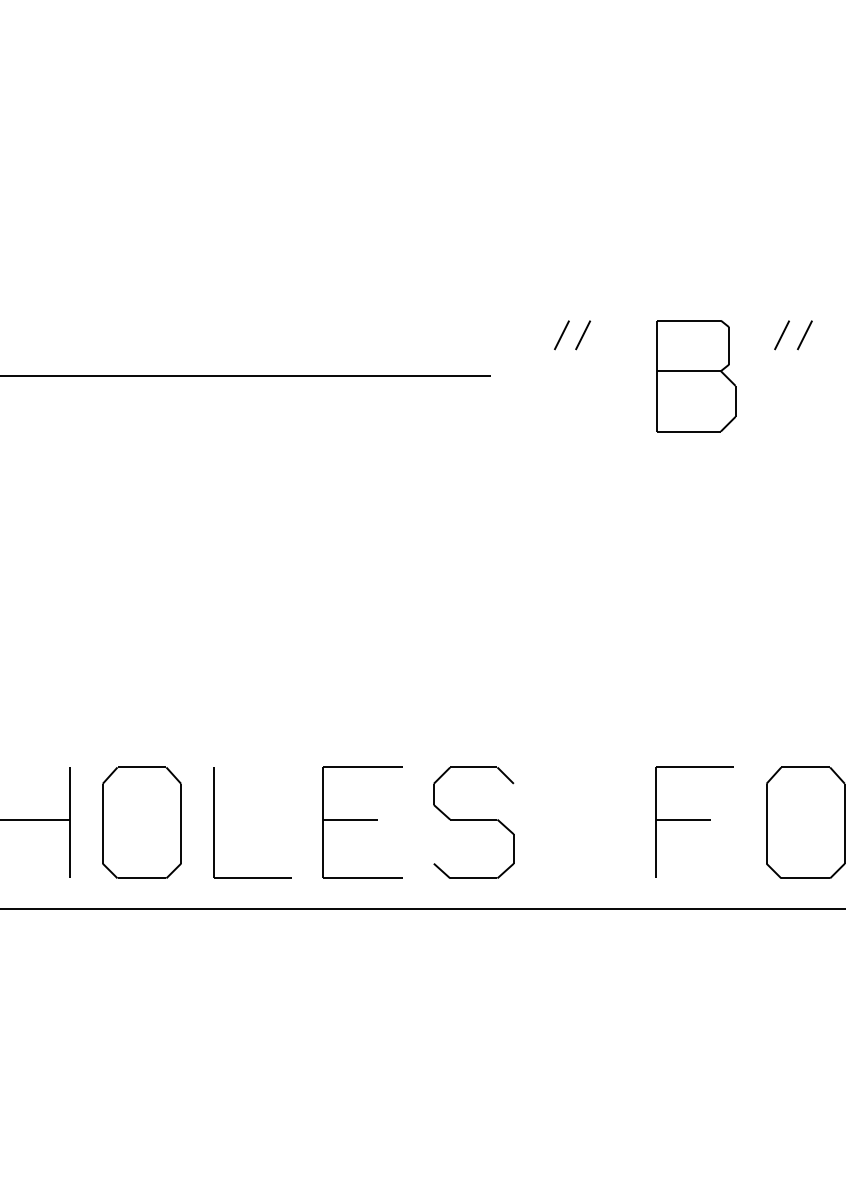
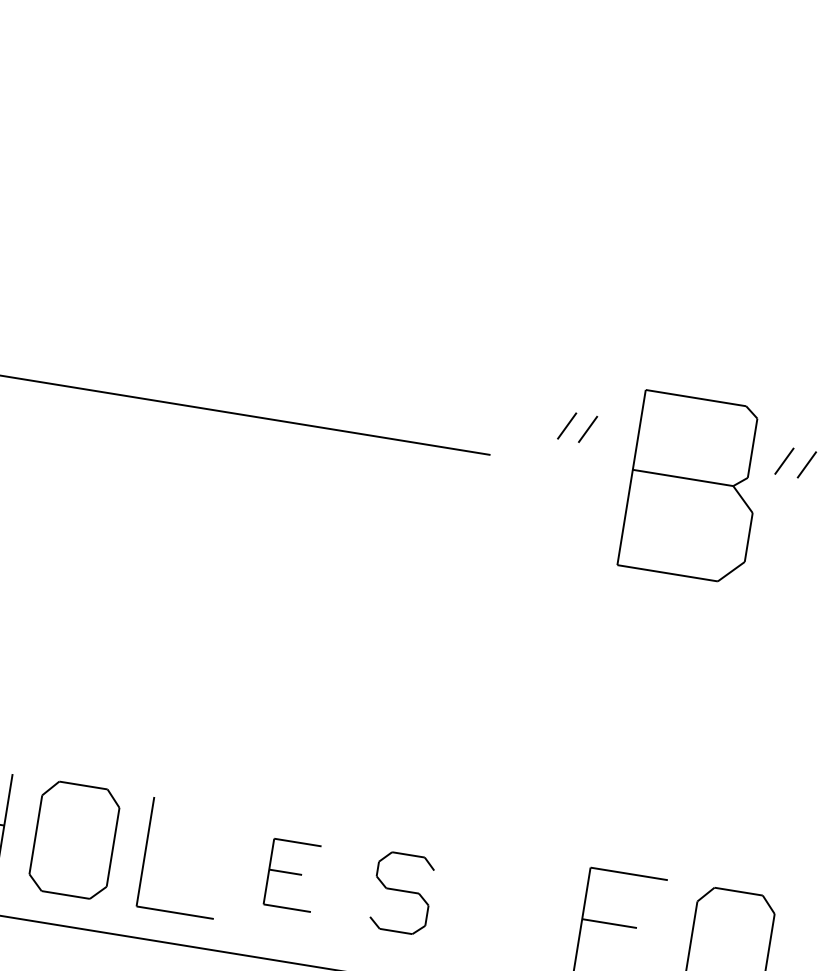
part: (696, 376) -> (693, 488), size x1.6
part: (362, 822) -> (292, 875), size x0.6
part: (473, 822) -> (401, 892), size x0.7

